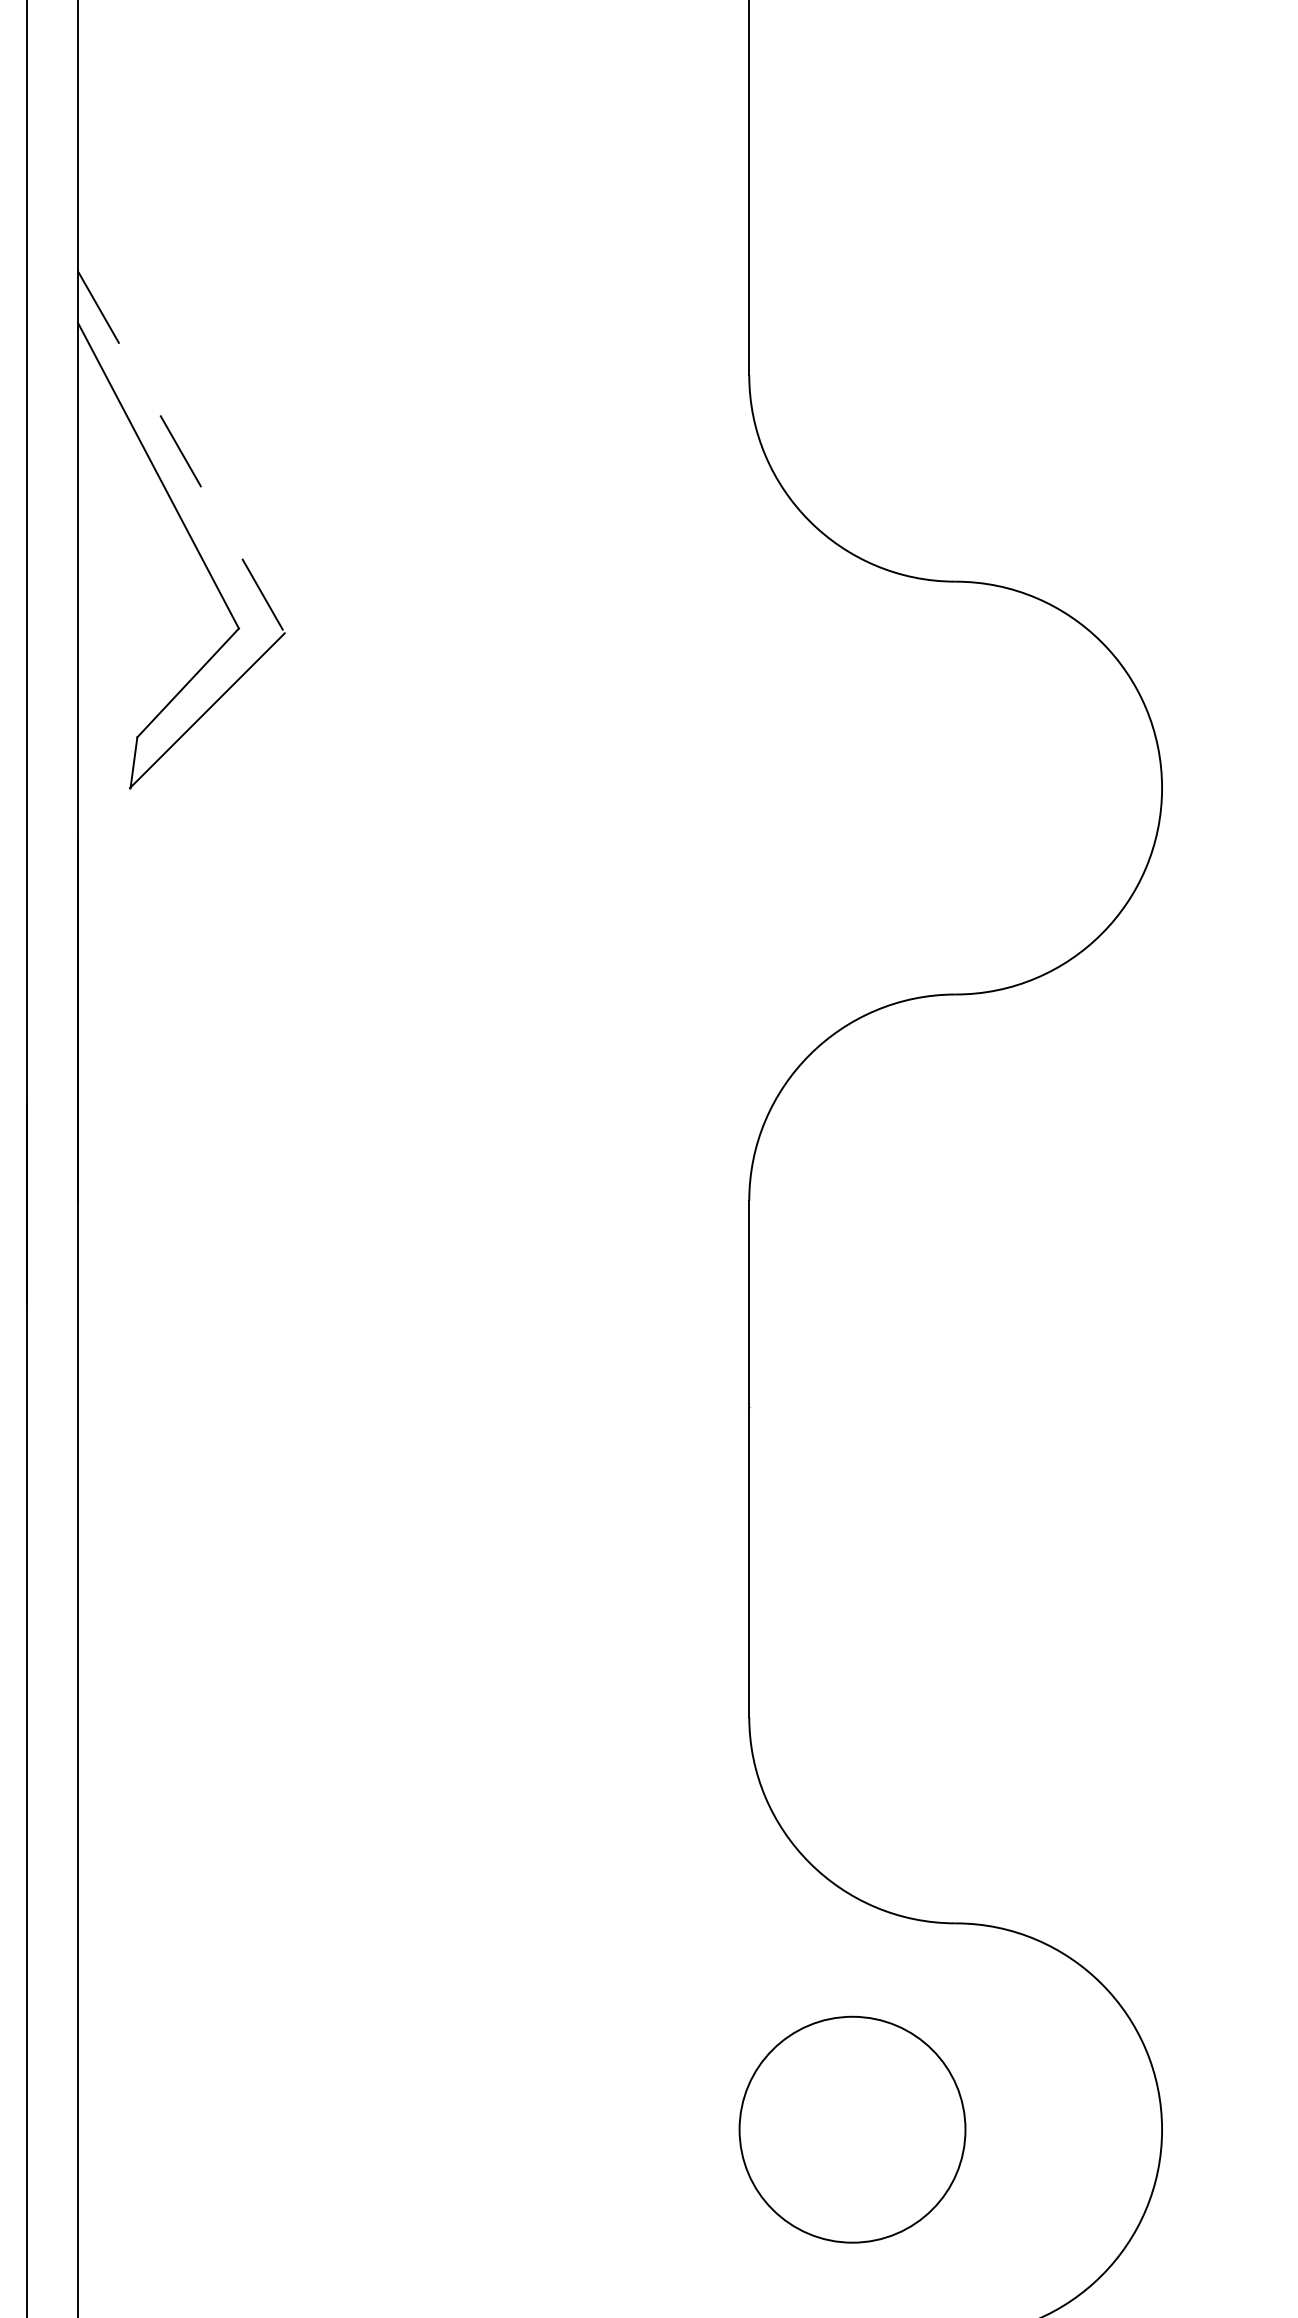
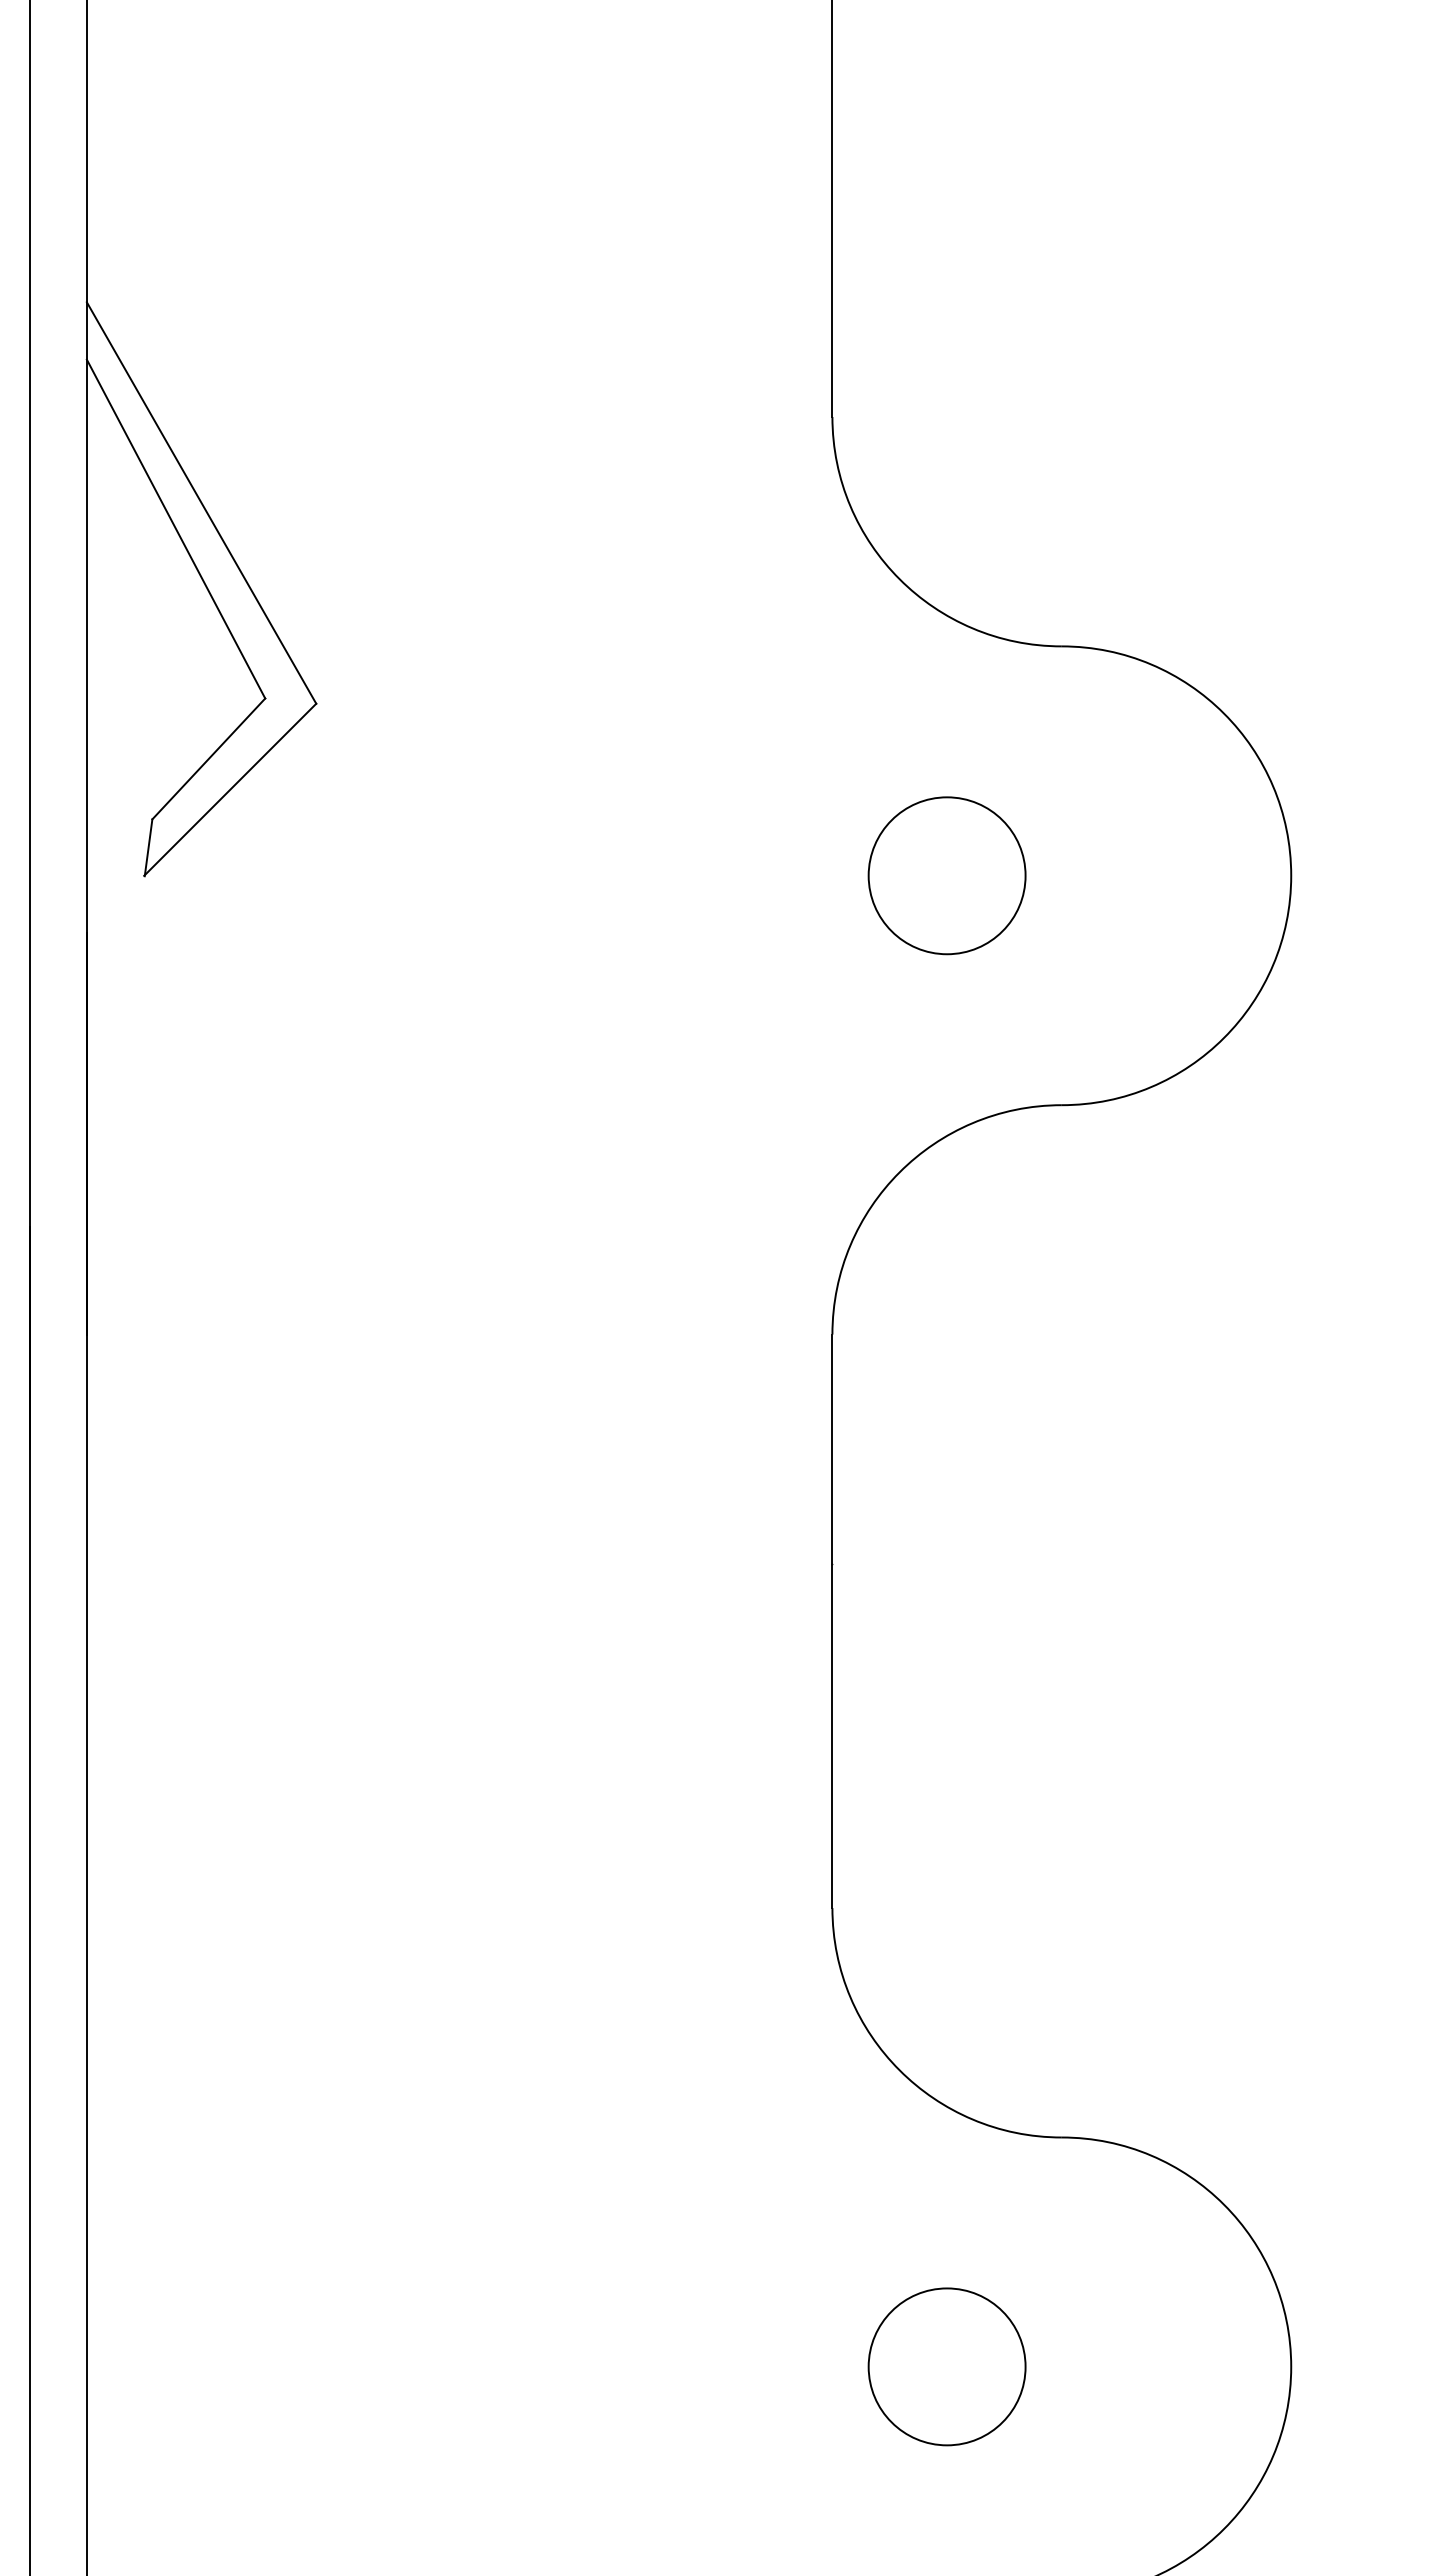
line: (181, 453) -> (201, 503), dashed -> solid
circle: (851, 787) -> (946, 875), added
circle: (851, 2129) -> (946, 2366), size x0.62

